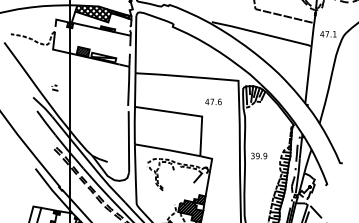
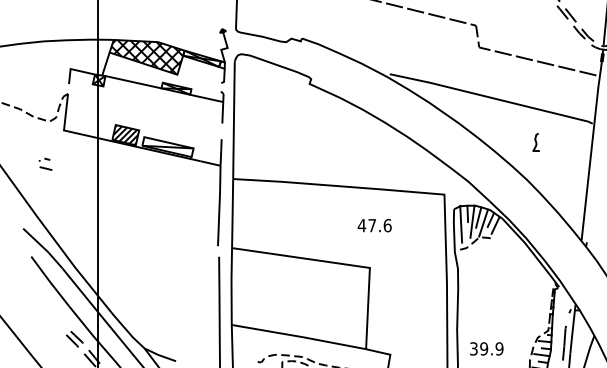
curve: (282, 55) -> (534, 142), added
line: (54, 86) -> (44, 161), moved
text: (213, 101) -> (374, 224), moved

